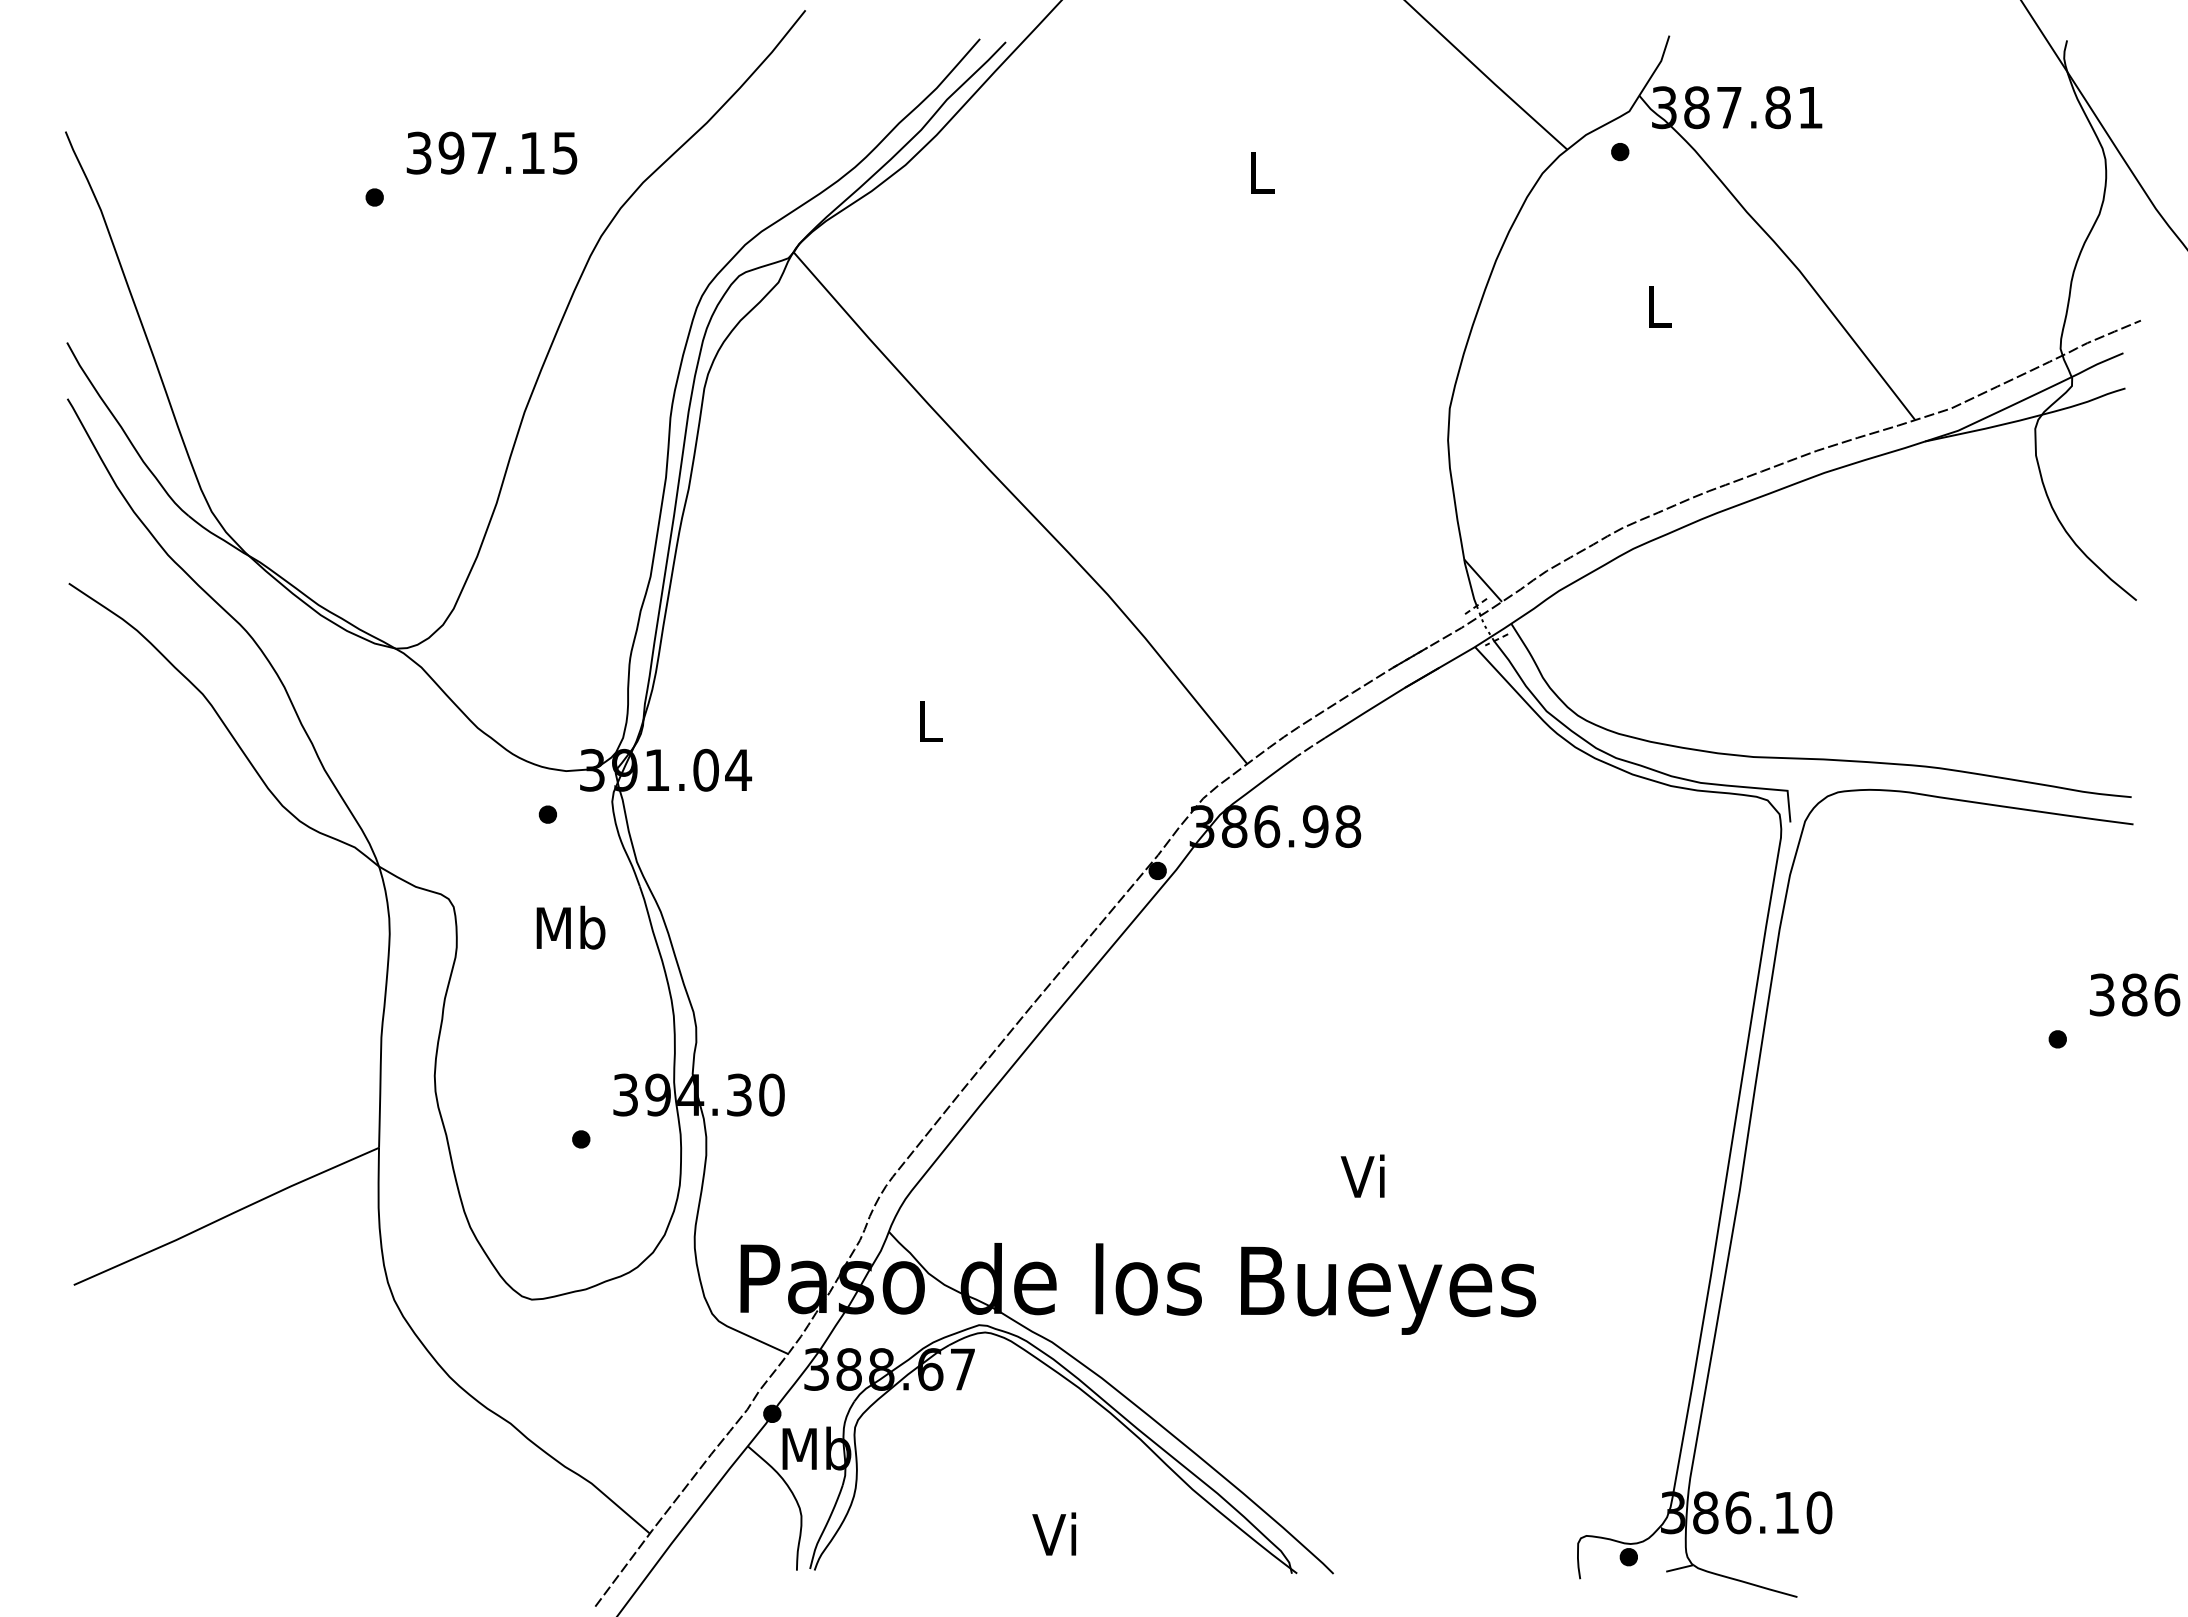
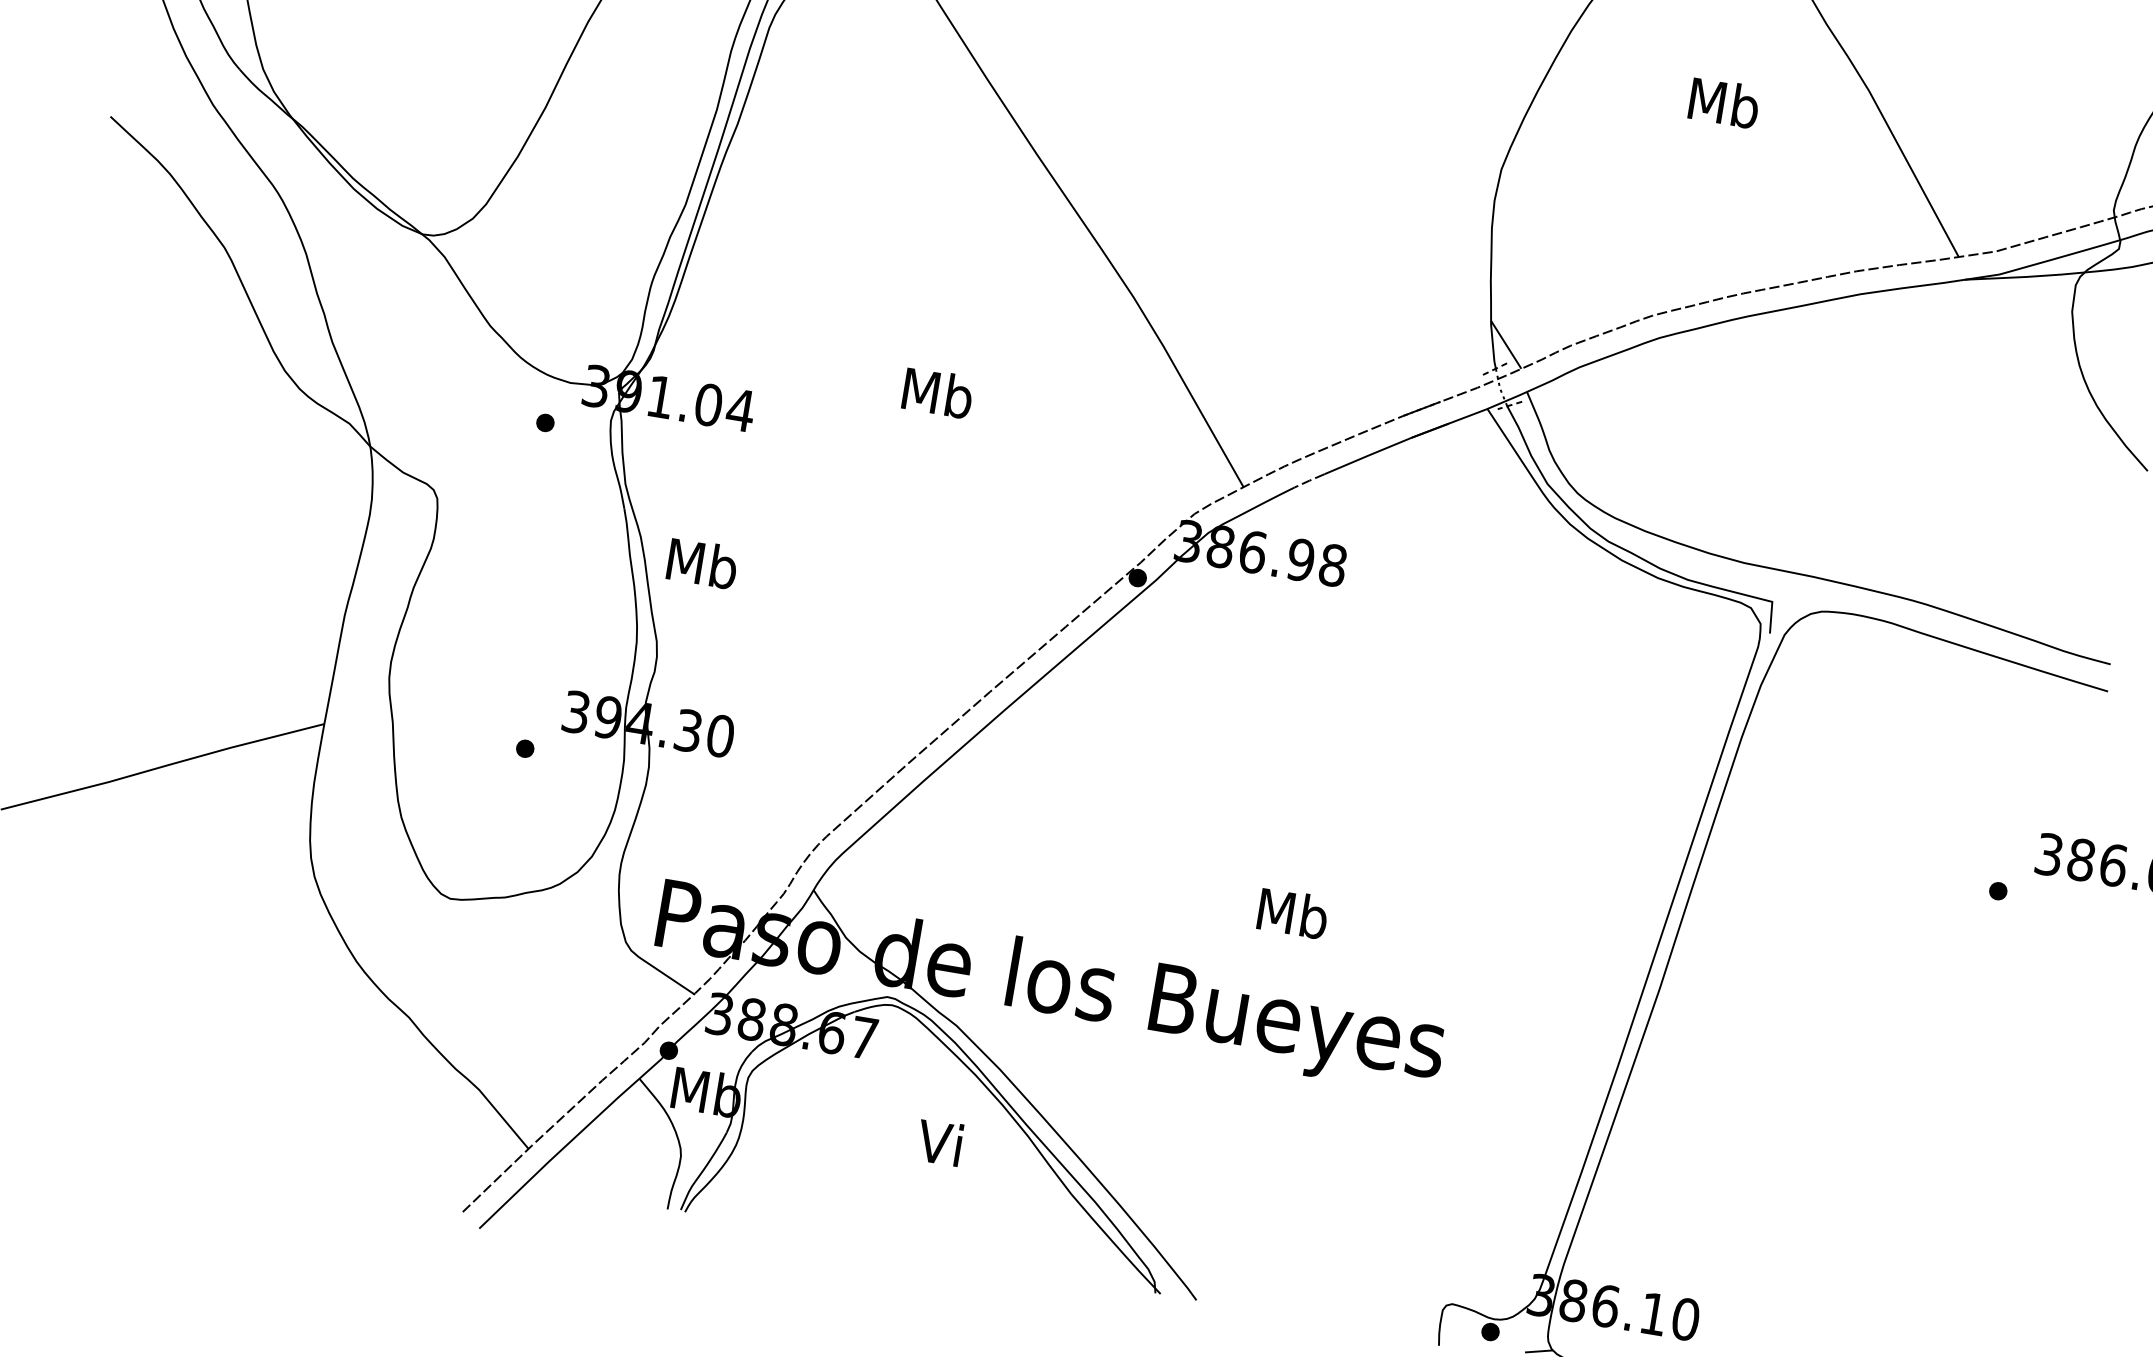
text: (1658, 306) -> (1724, 102), L -> Mb
text: (930, 720) -> (938, 392), L -> Mb
text: (570, 927) -> (702, 563), moved
text: (1365, 1176) -> (1292, 913), Vi -> Mb
text: (1053, 1533) -> (938, 1141), moved

